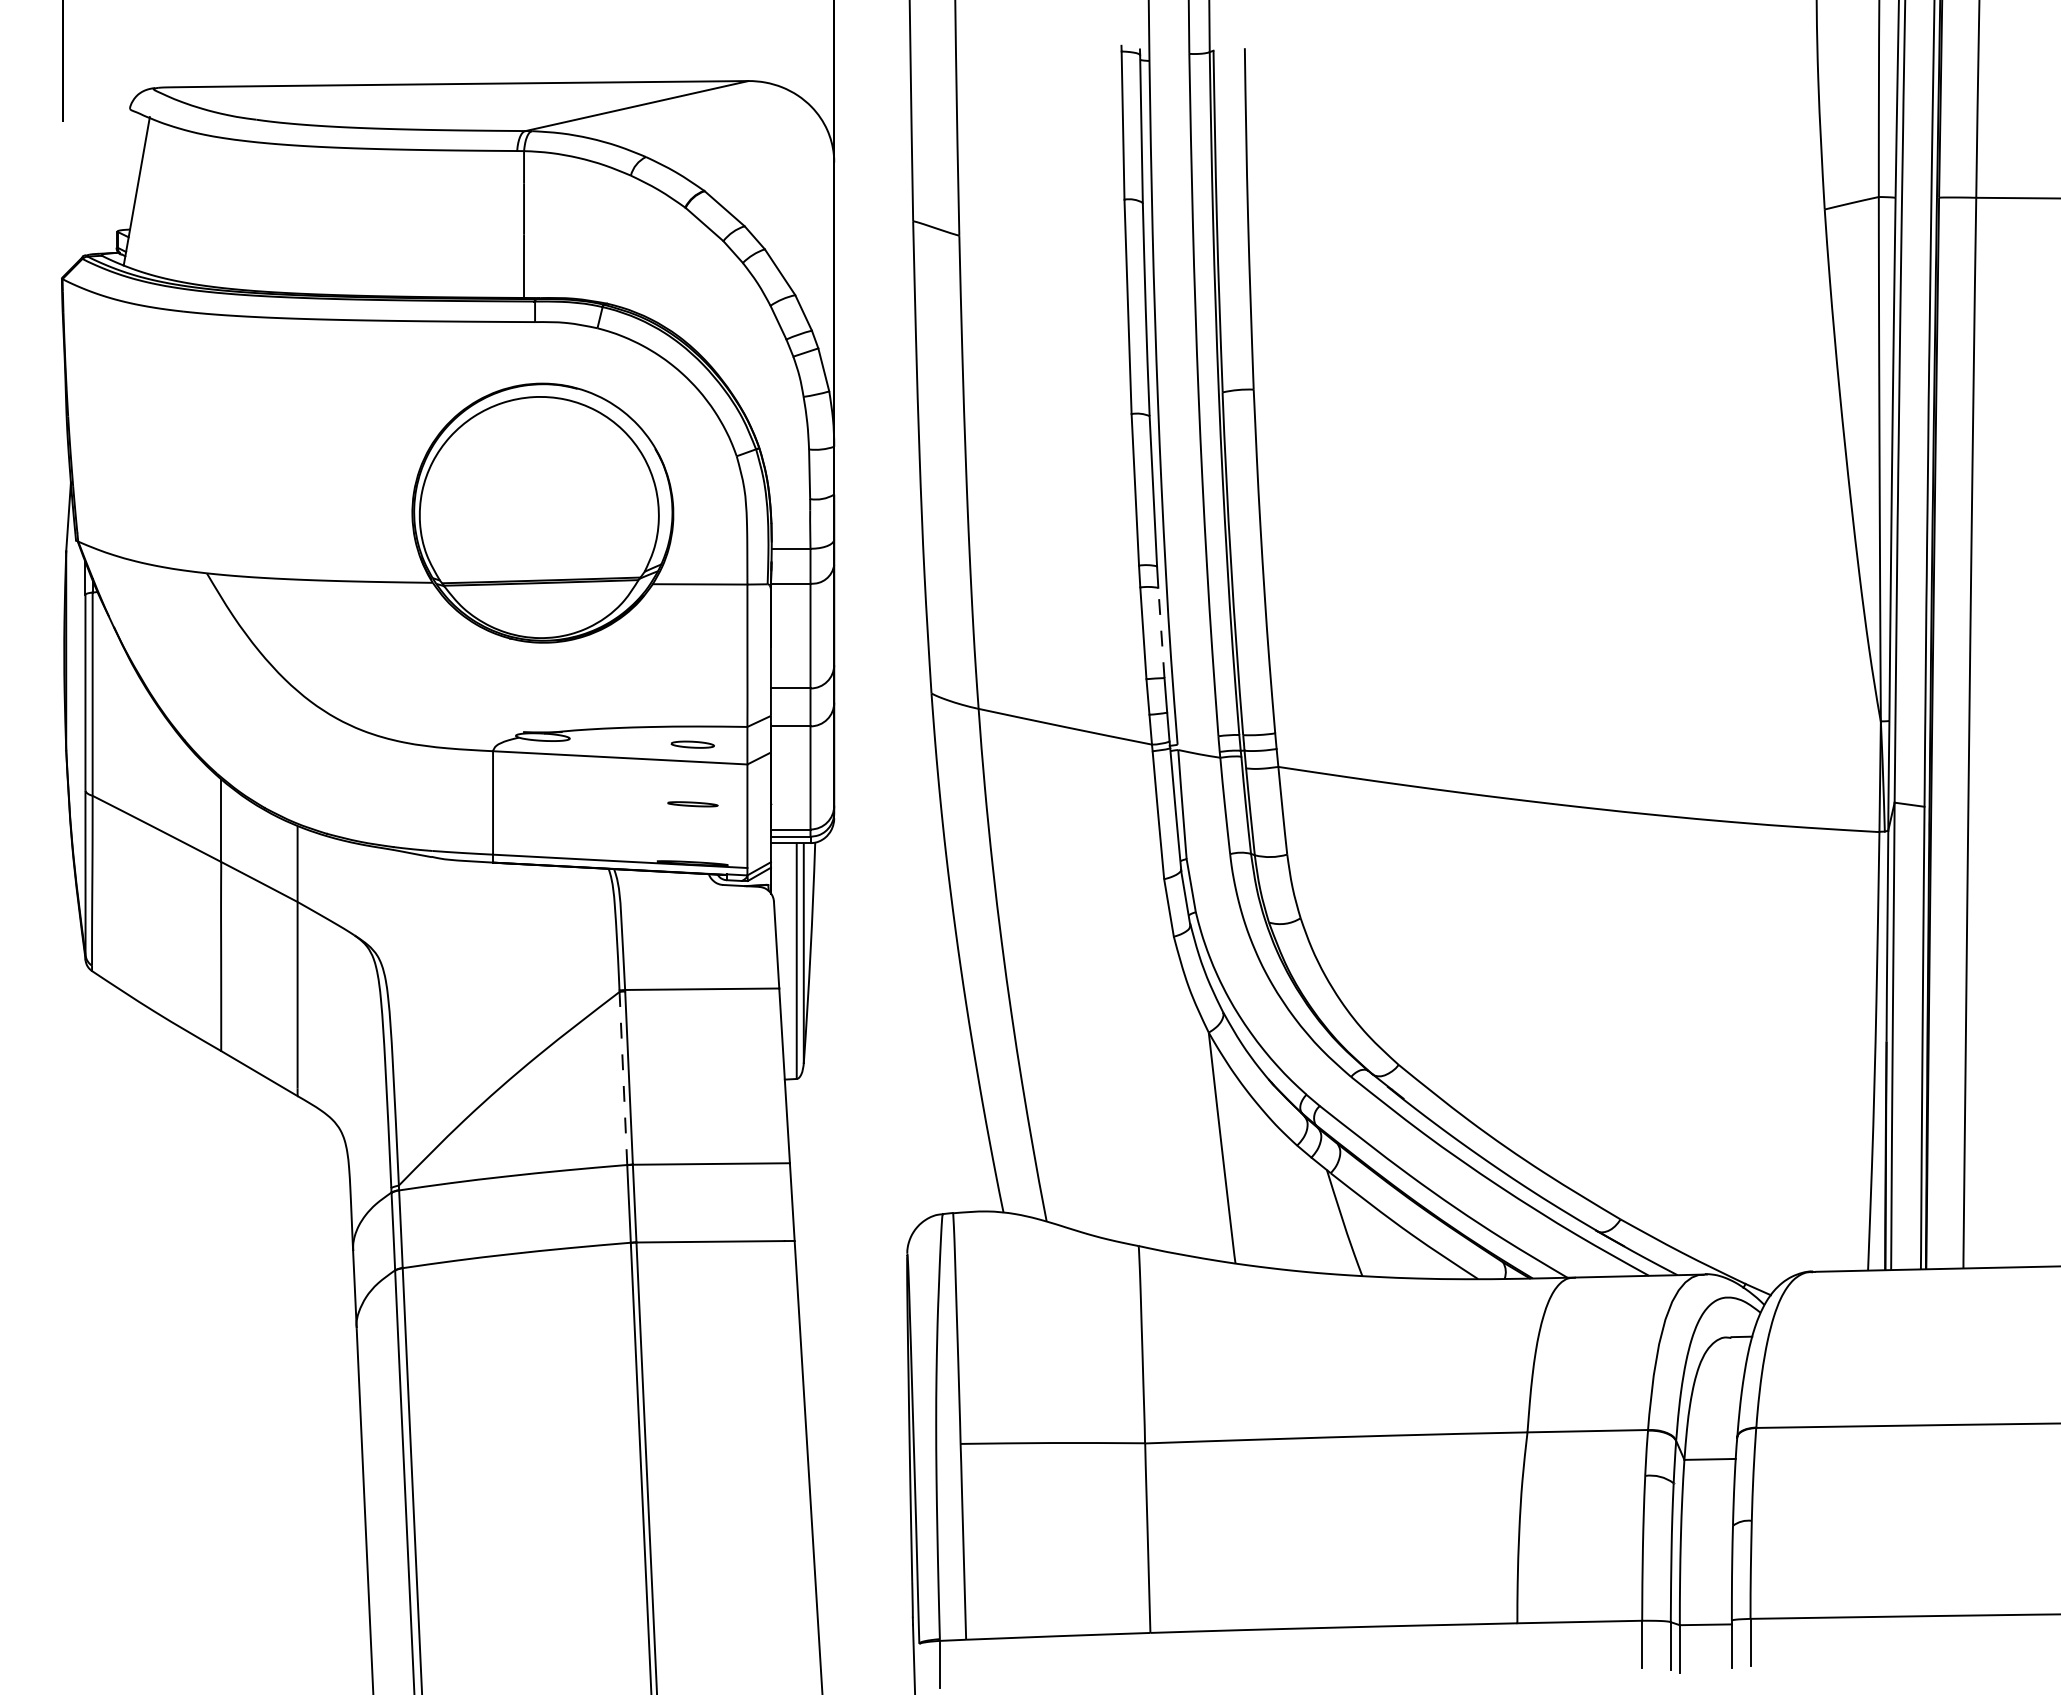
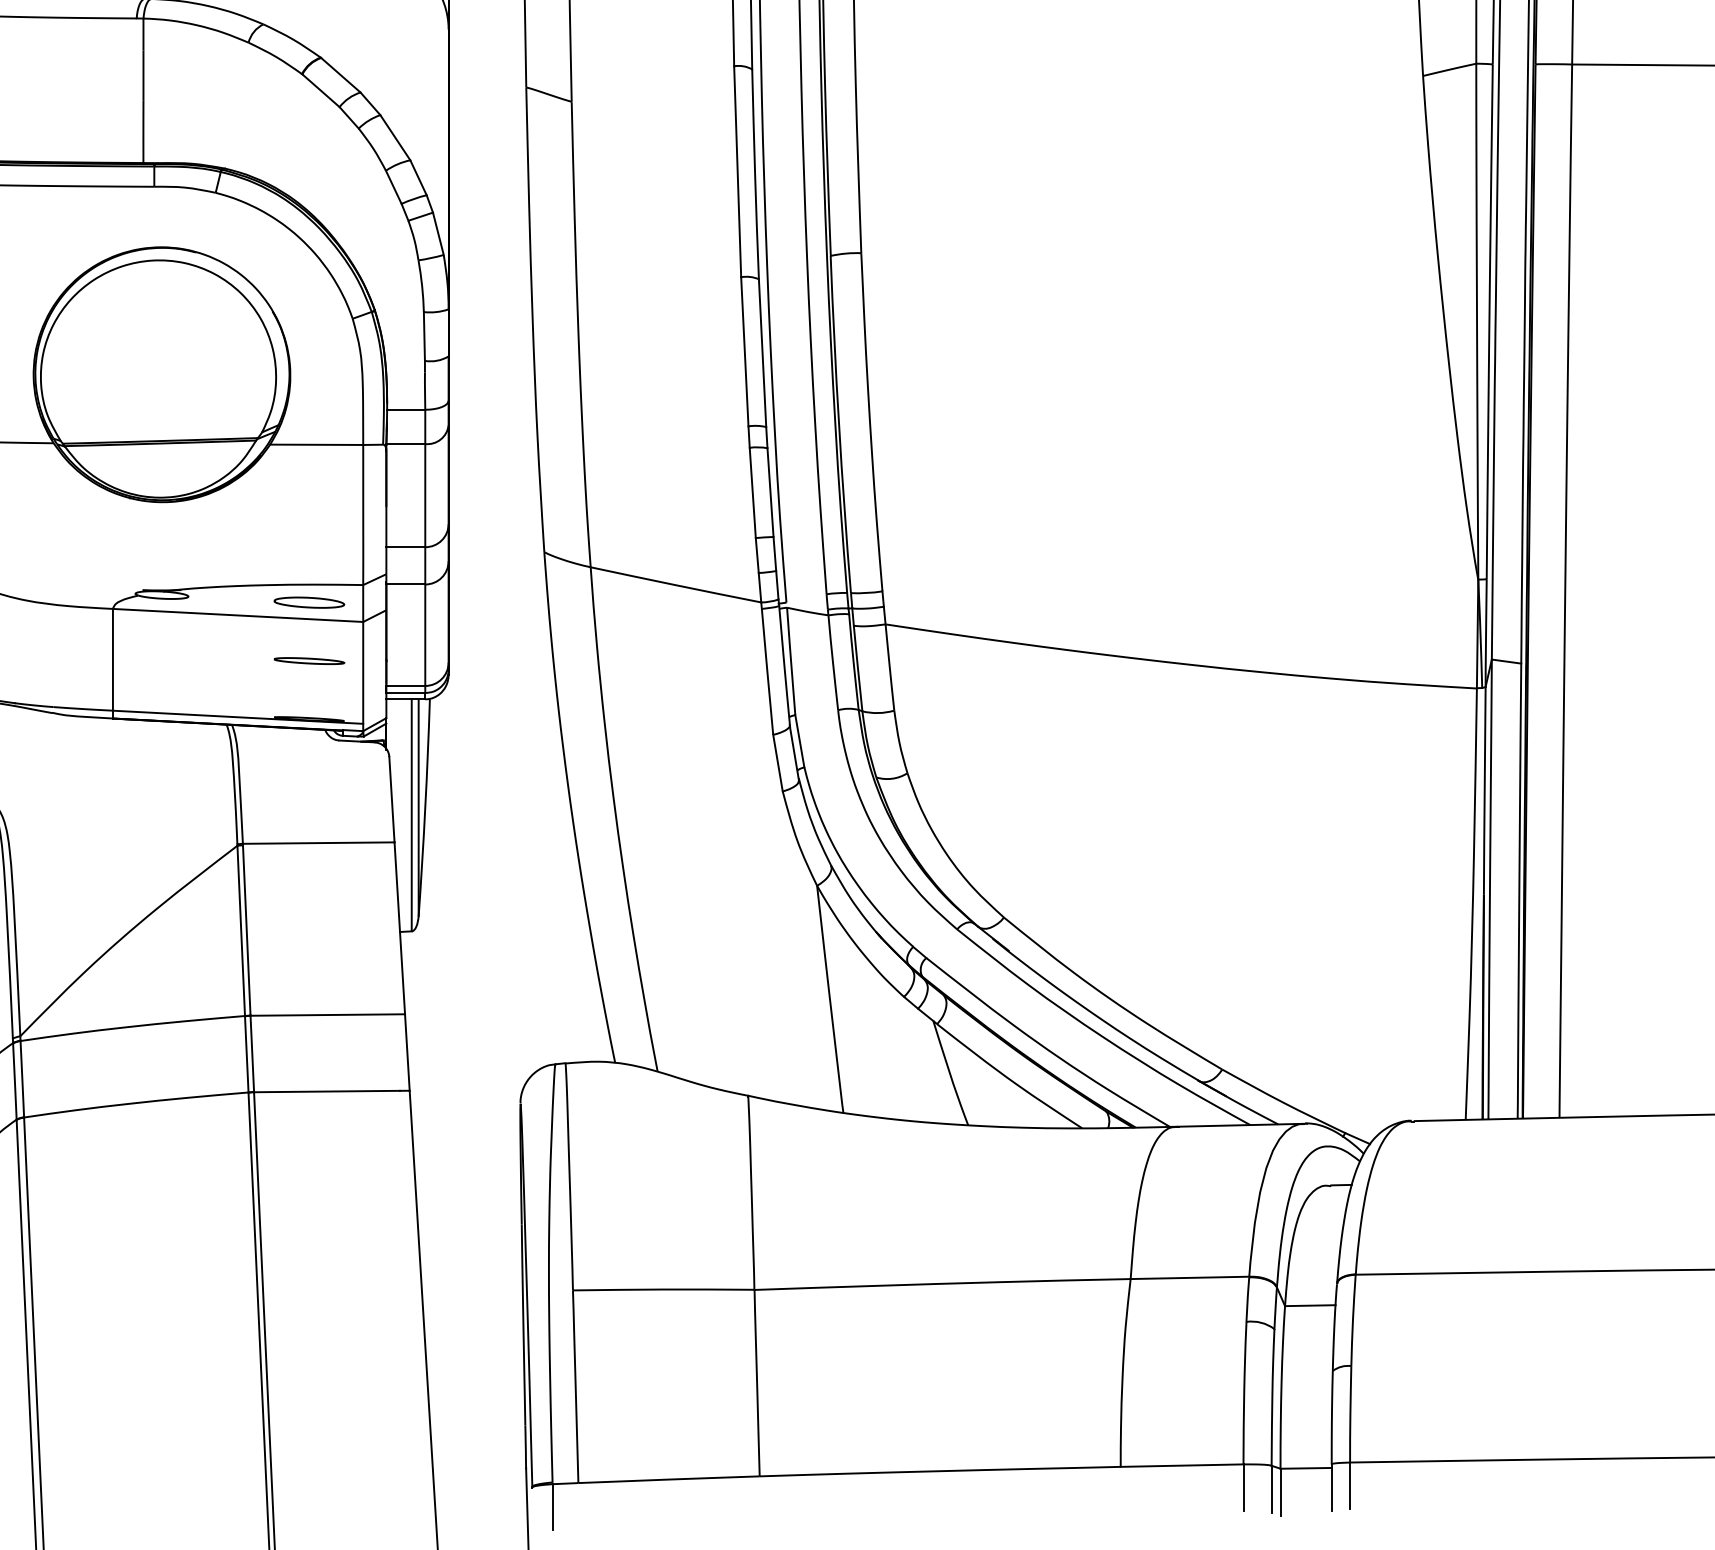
line: (1161, 632) -> (770, 492), dashed -> solid
part: (692, 744) -> (309, 602), size x1.67
part: (692, 804) -> (309, 661), size x1.43
line: (623, 1078) -> (241, 930), dashed -> solid

